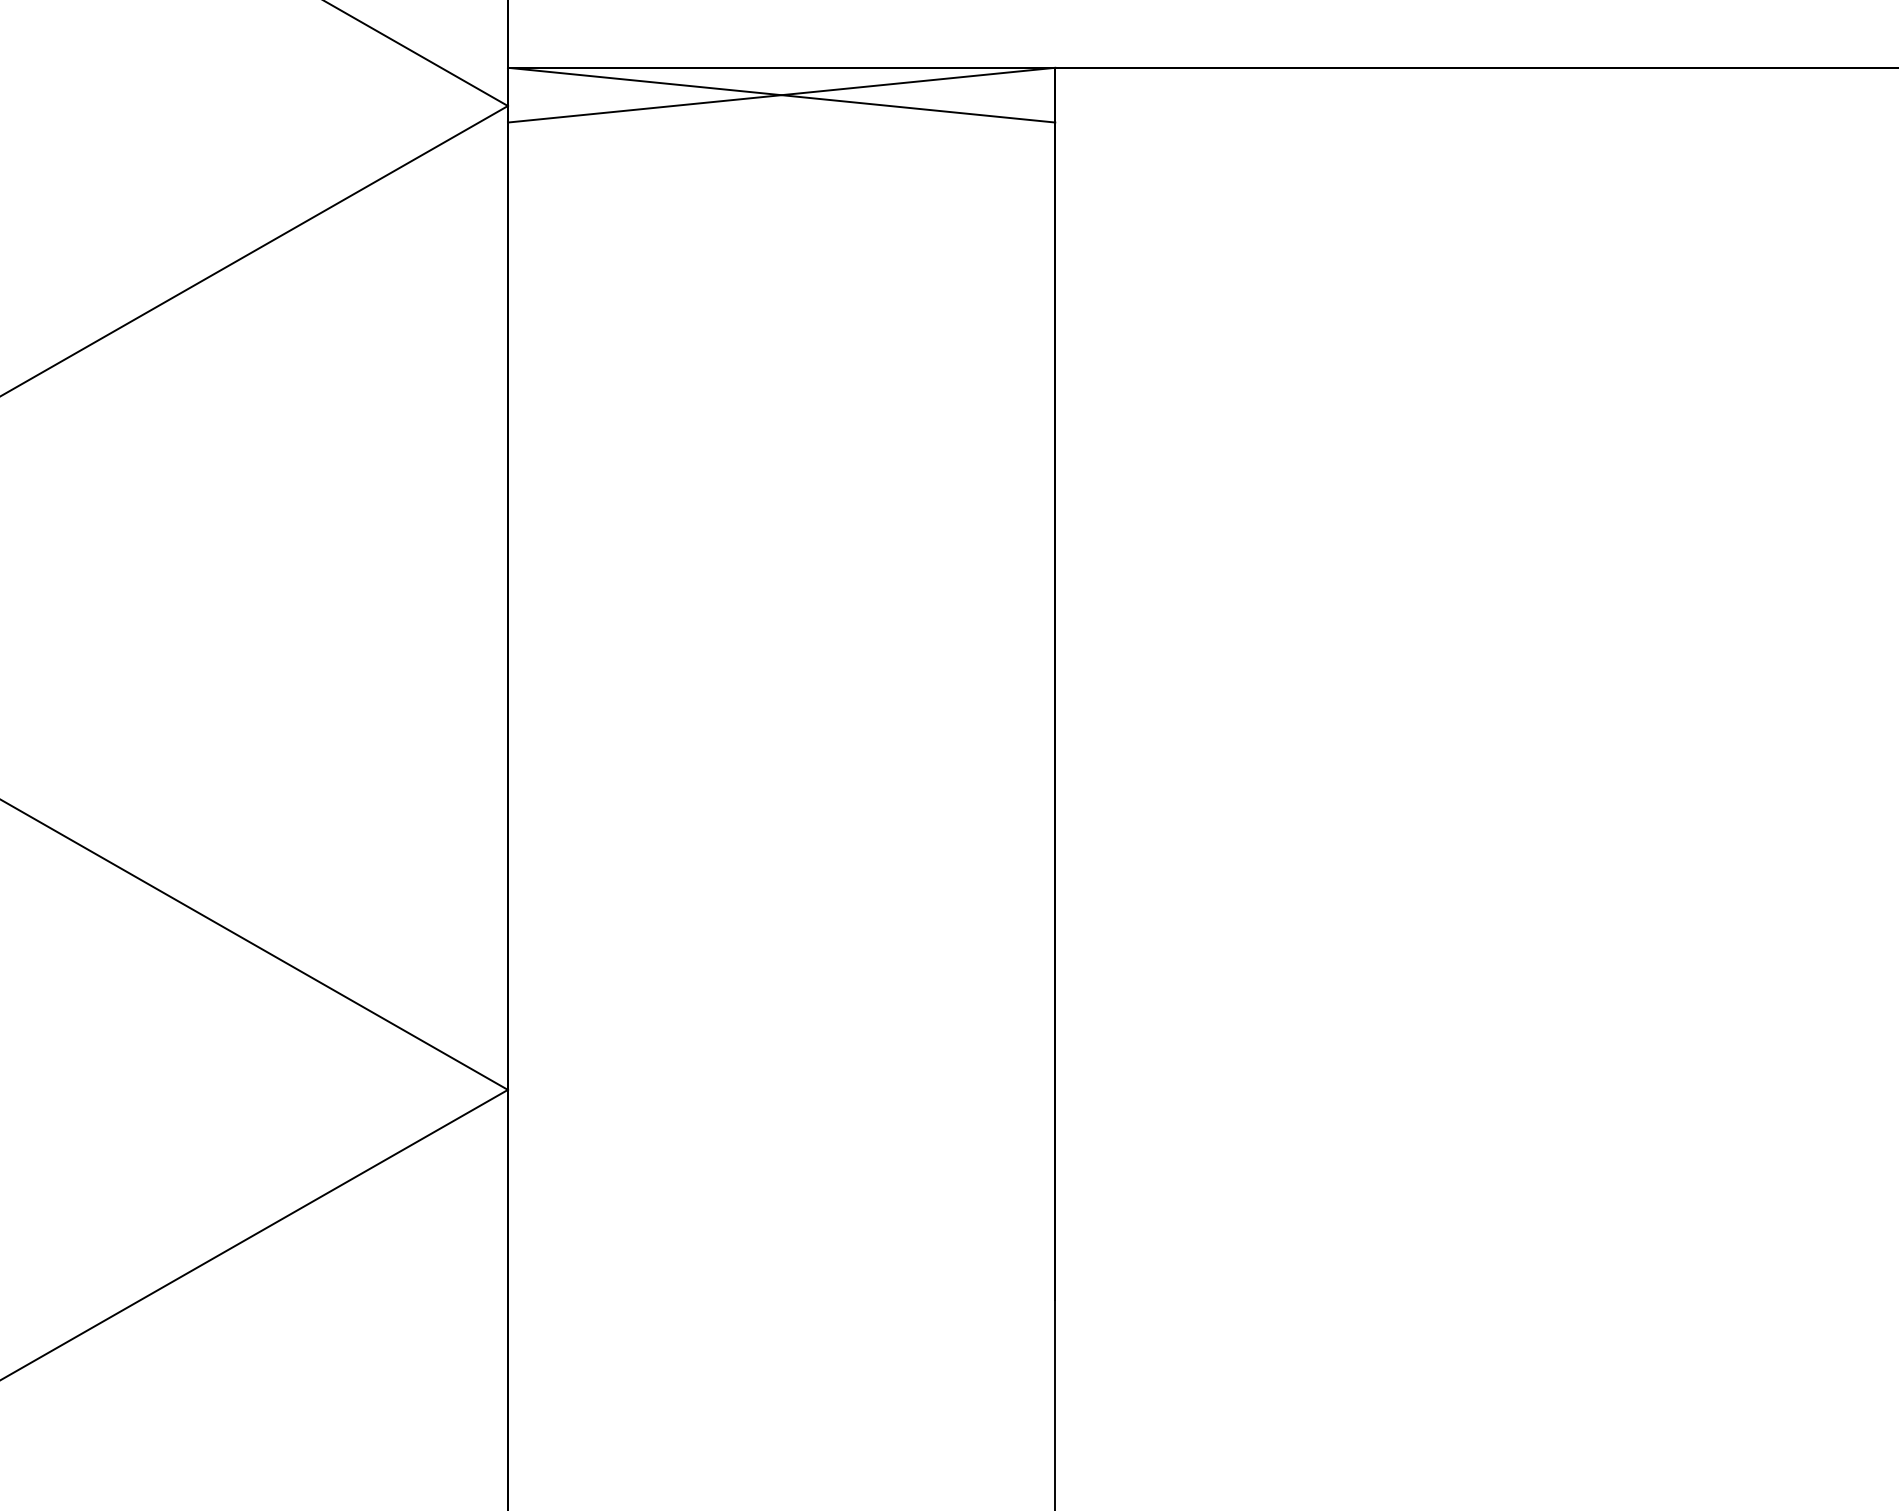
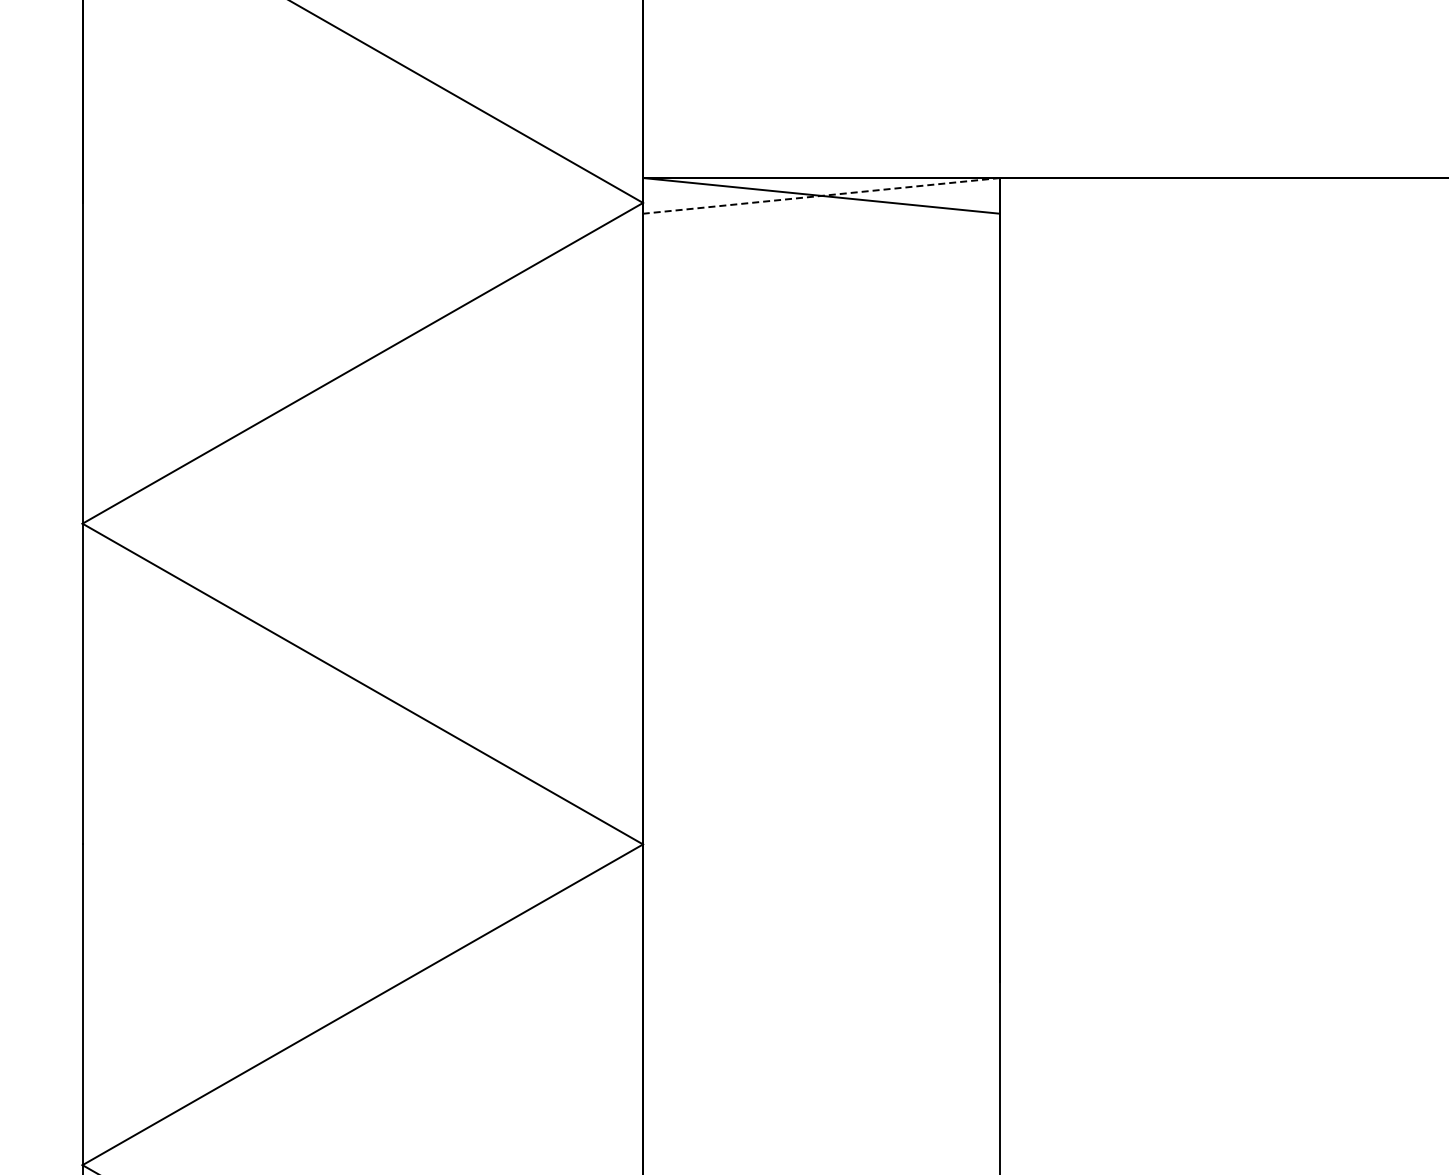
line: (781, 94) -> (821, 195), solid -> dashed

